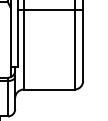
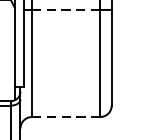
line: (48, 10) -> (65, 10), solid -> dashed
line: (49, 89) -> (66, 116), solid -> dashed

